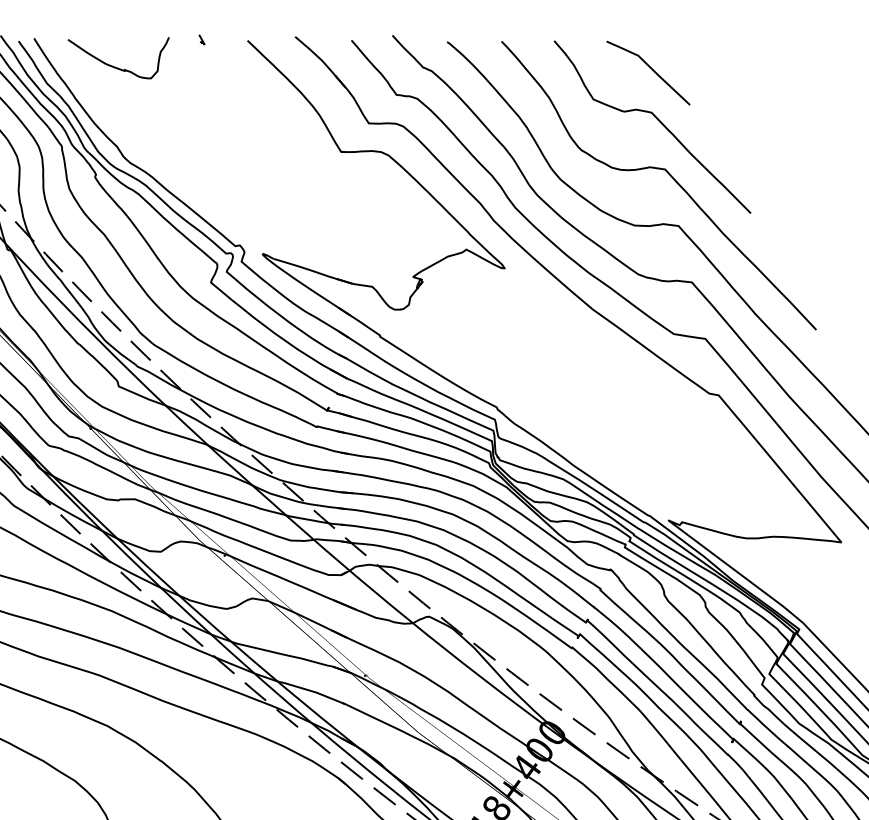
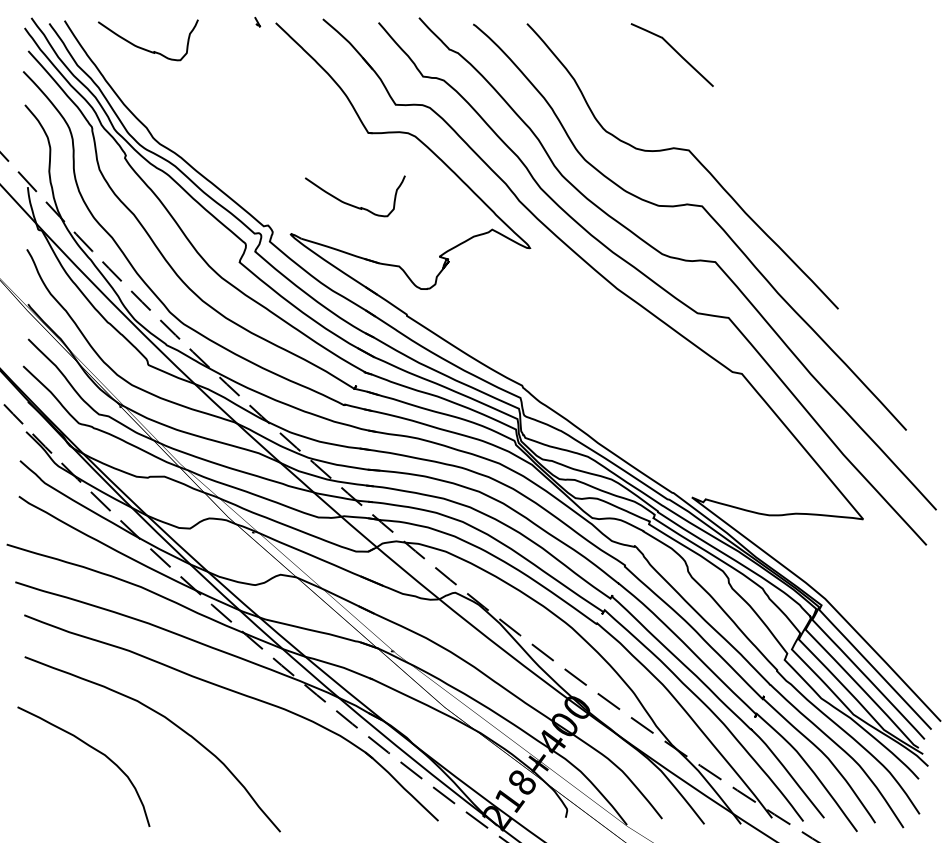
line: (201, 40) -> (257, 22), moved
curve: (658, 121) -> (682, 102), removed
curve: (325, 224) -> (352, 204), added

